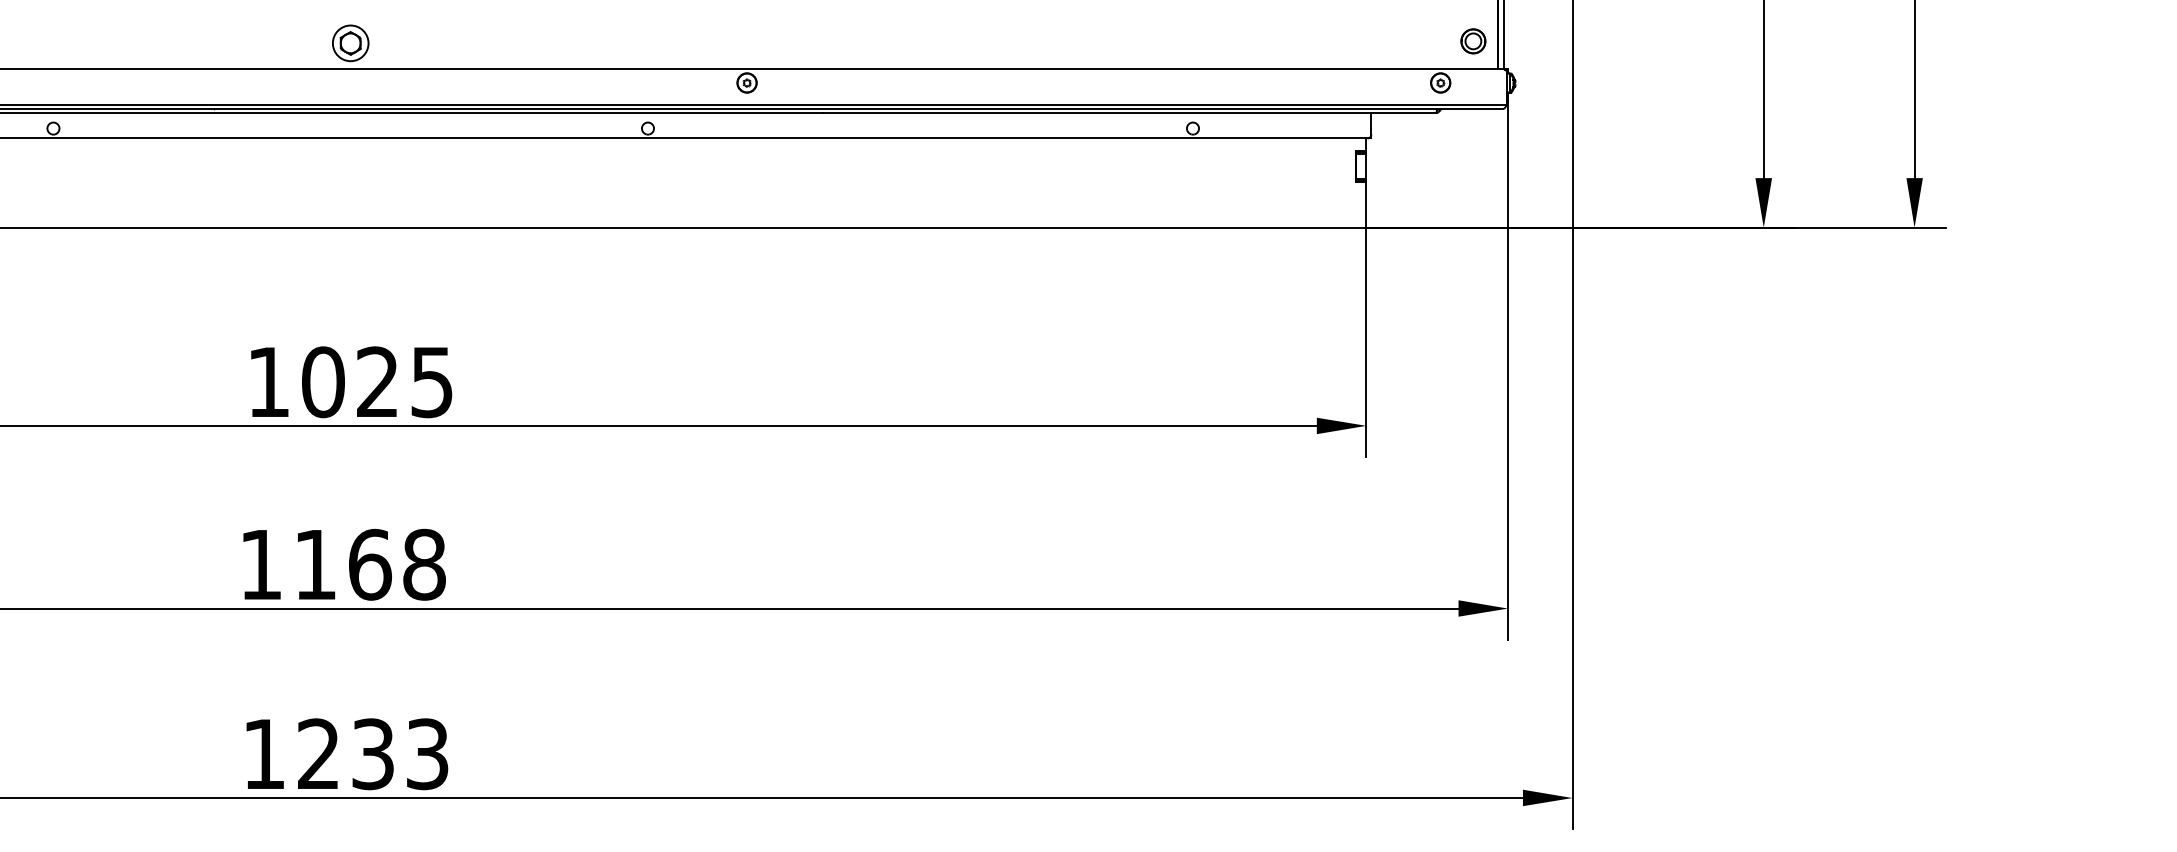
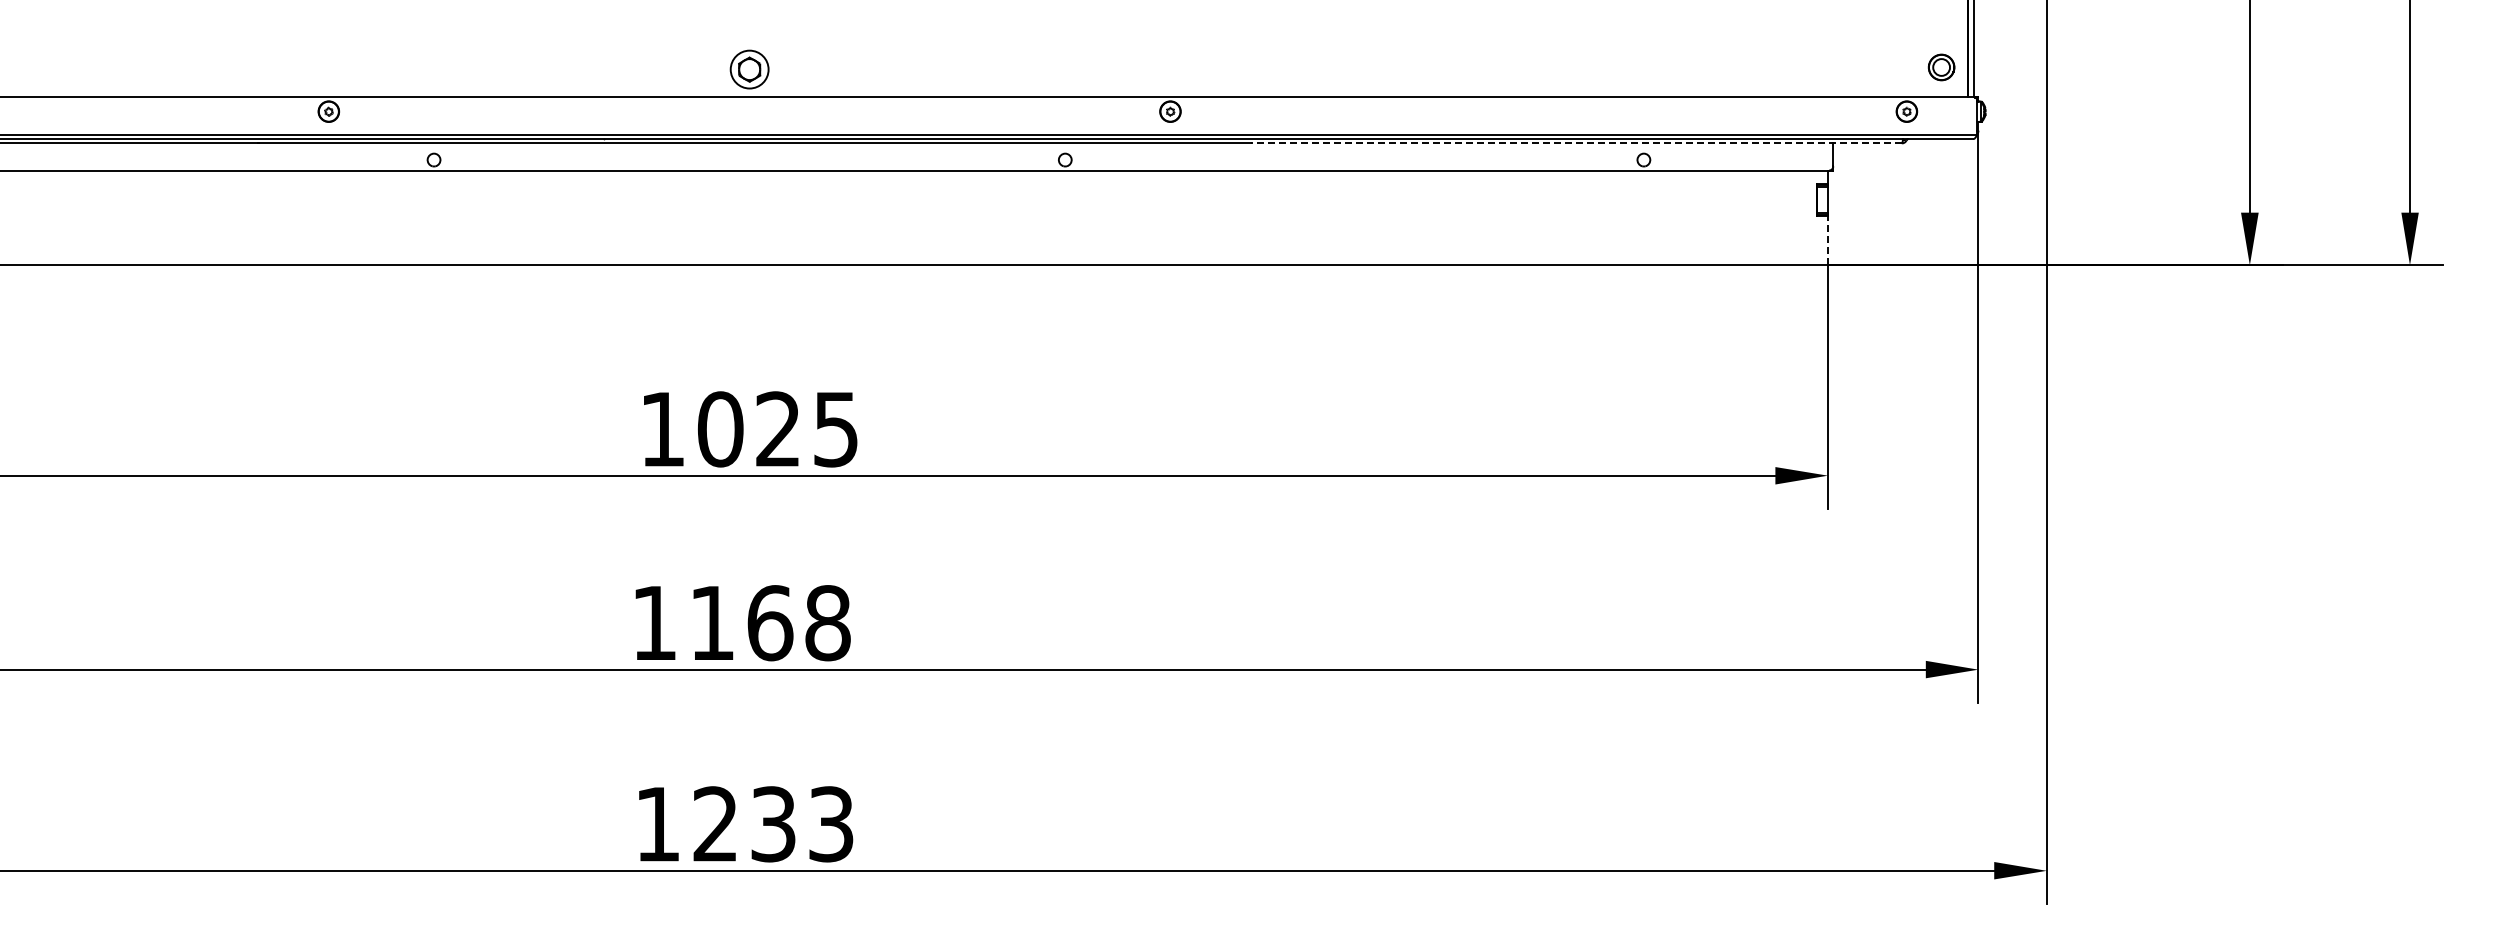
line: (1129, 112) -> (1576, 143), solid -> dashed
line: (1366, 204) -> (1828, 240), solid -> dashed

